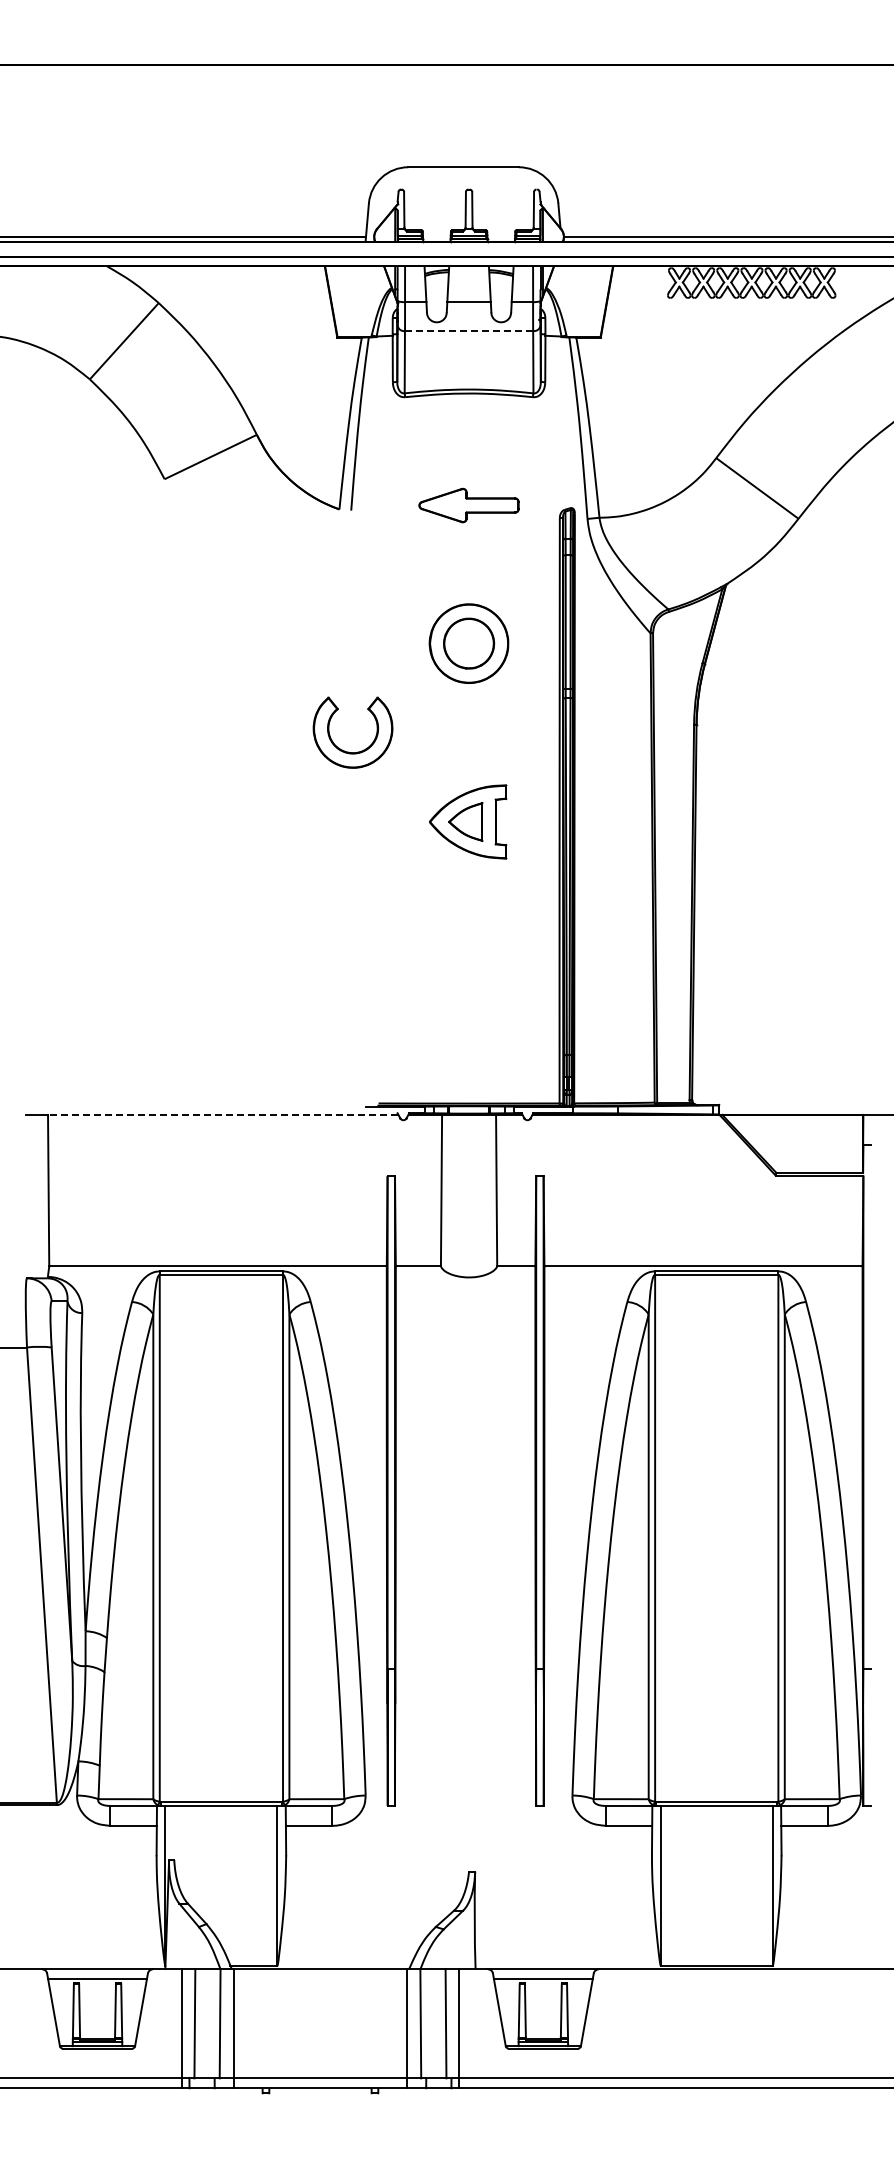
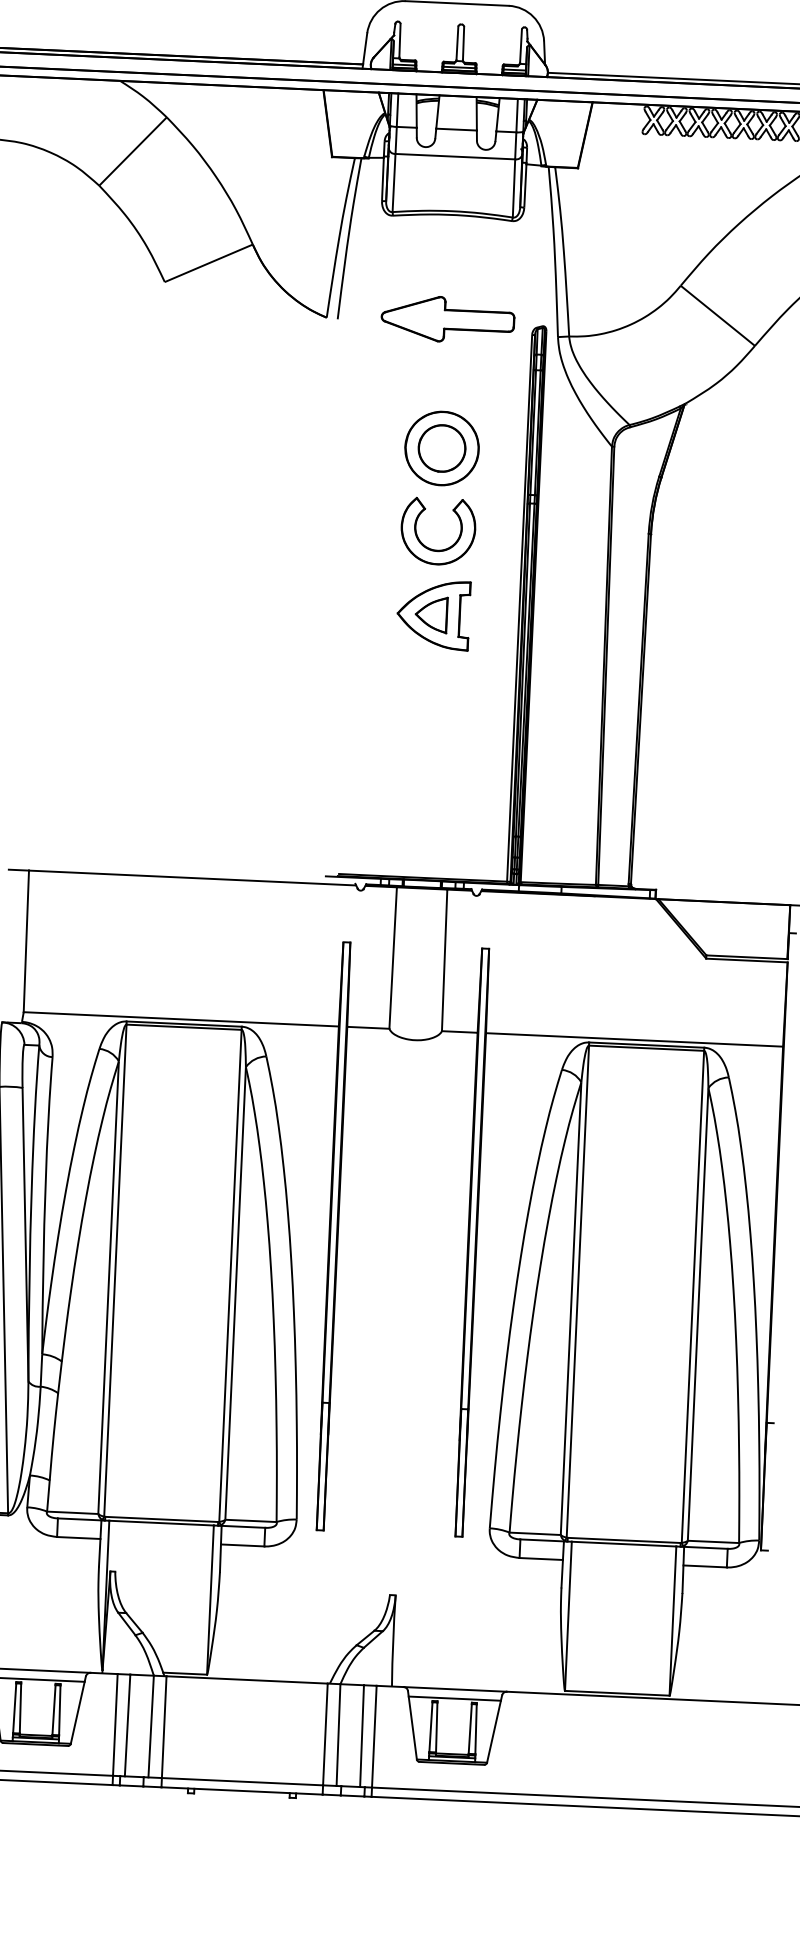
line: (469, 331) -> (455, 157), dashed -> solid
part: (468, 505) -> (447, 319), size x1.43
part: (348, 751) -> (433, 548), moved
line: (222, 1114) -> (191, 877), dashed -> solid

